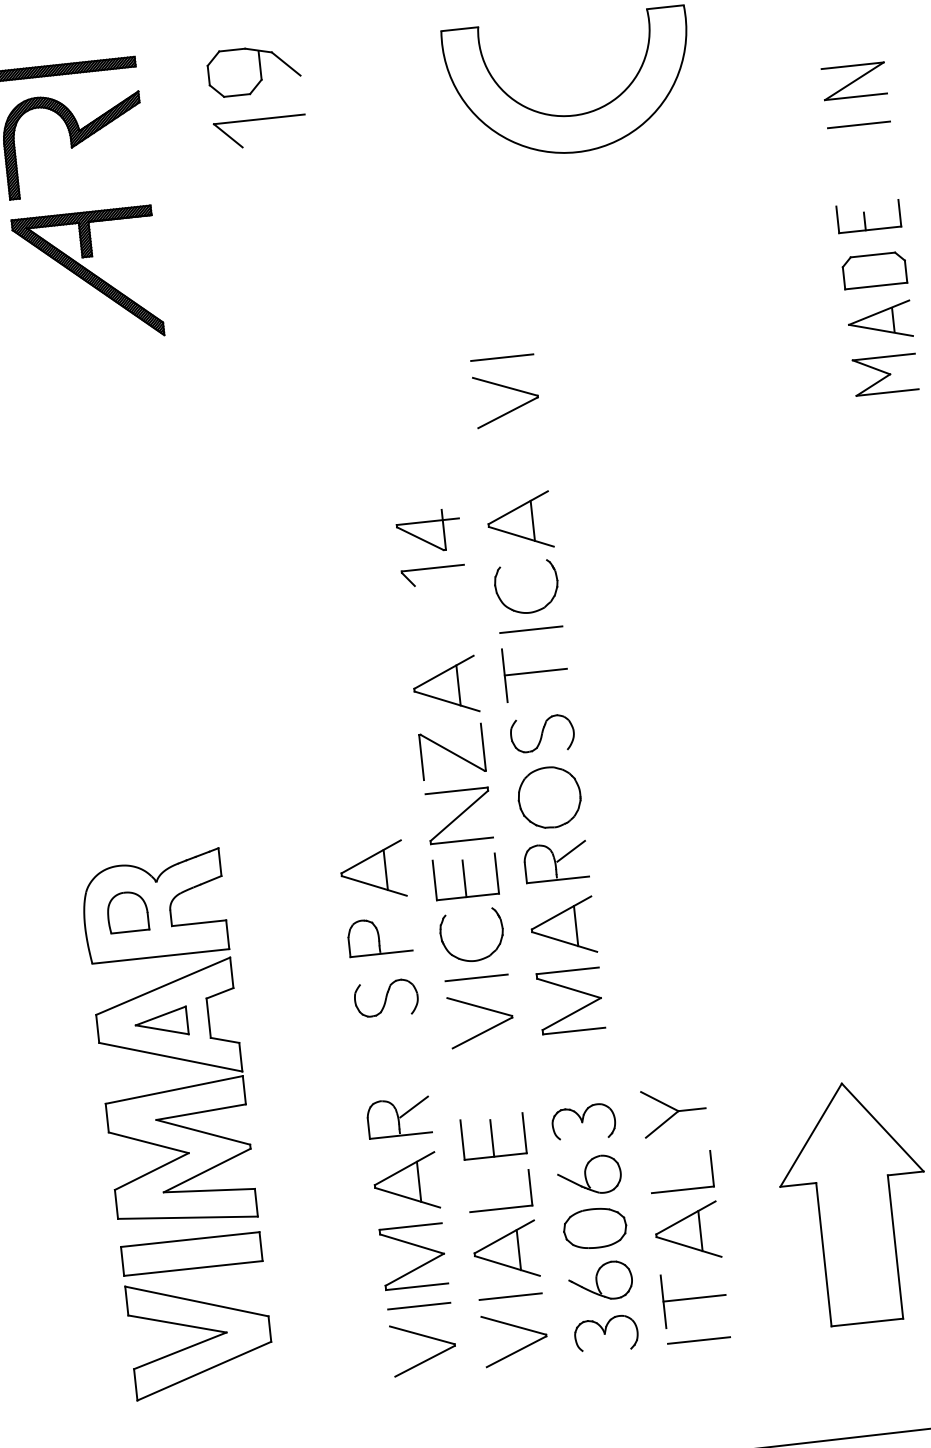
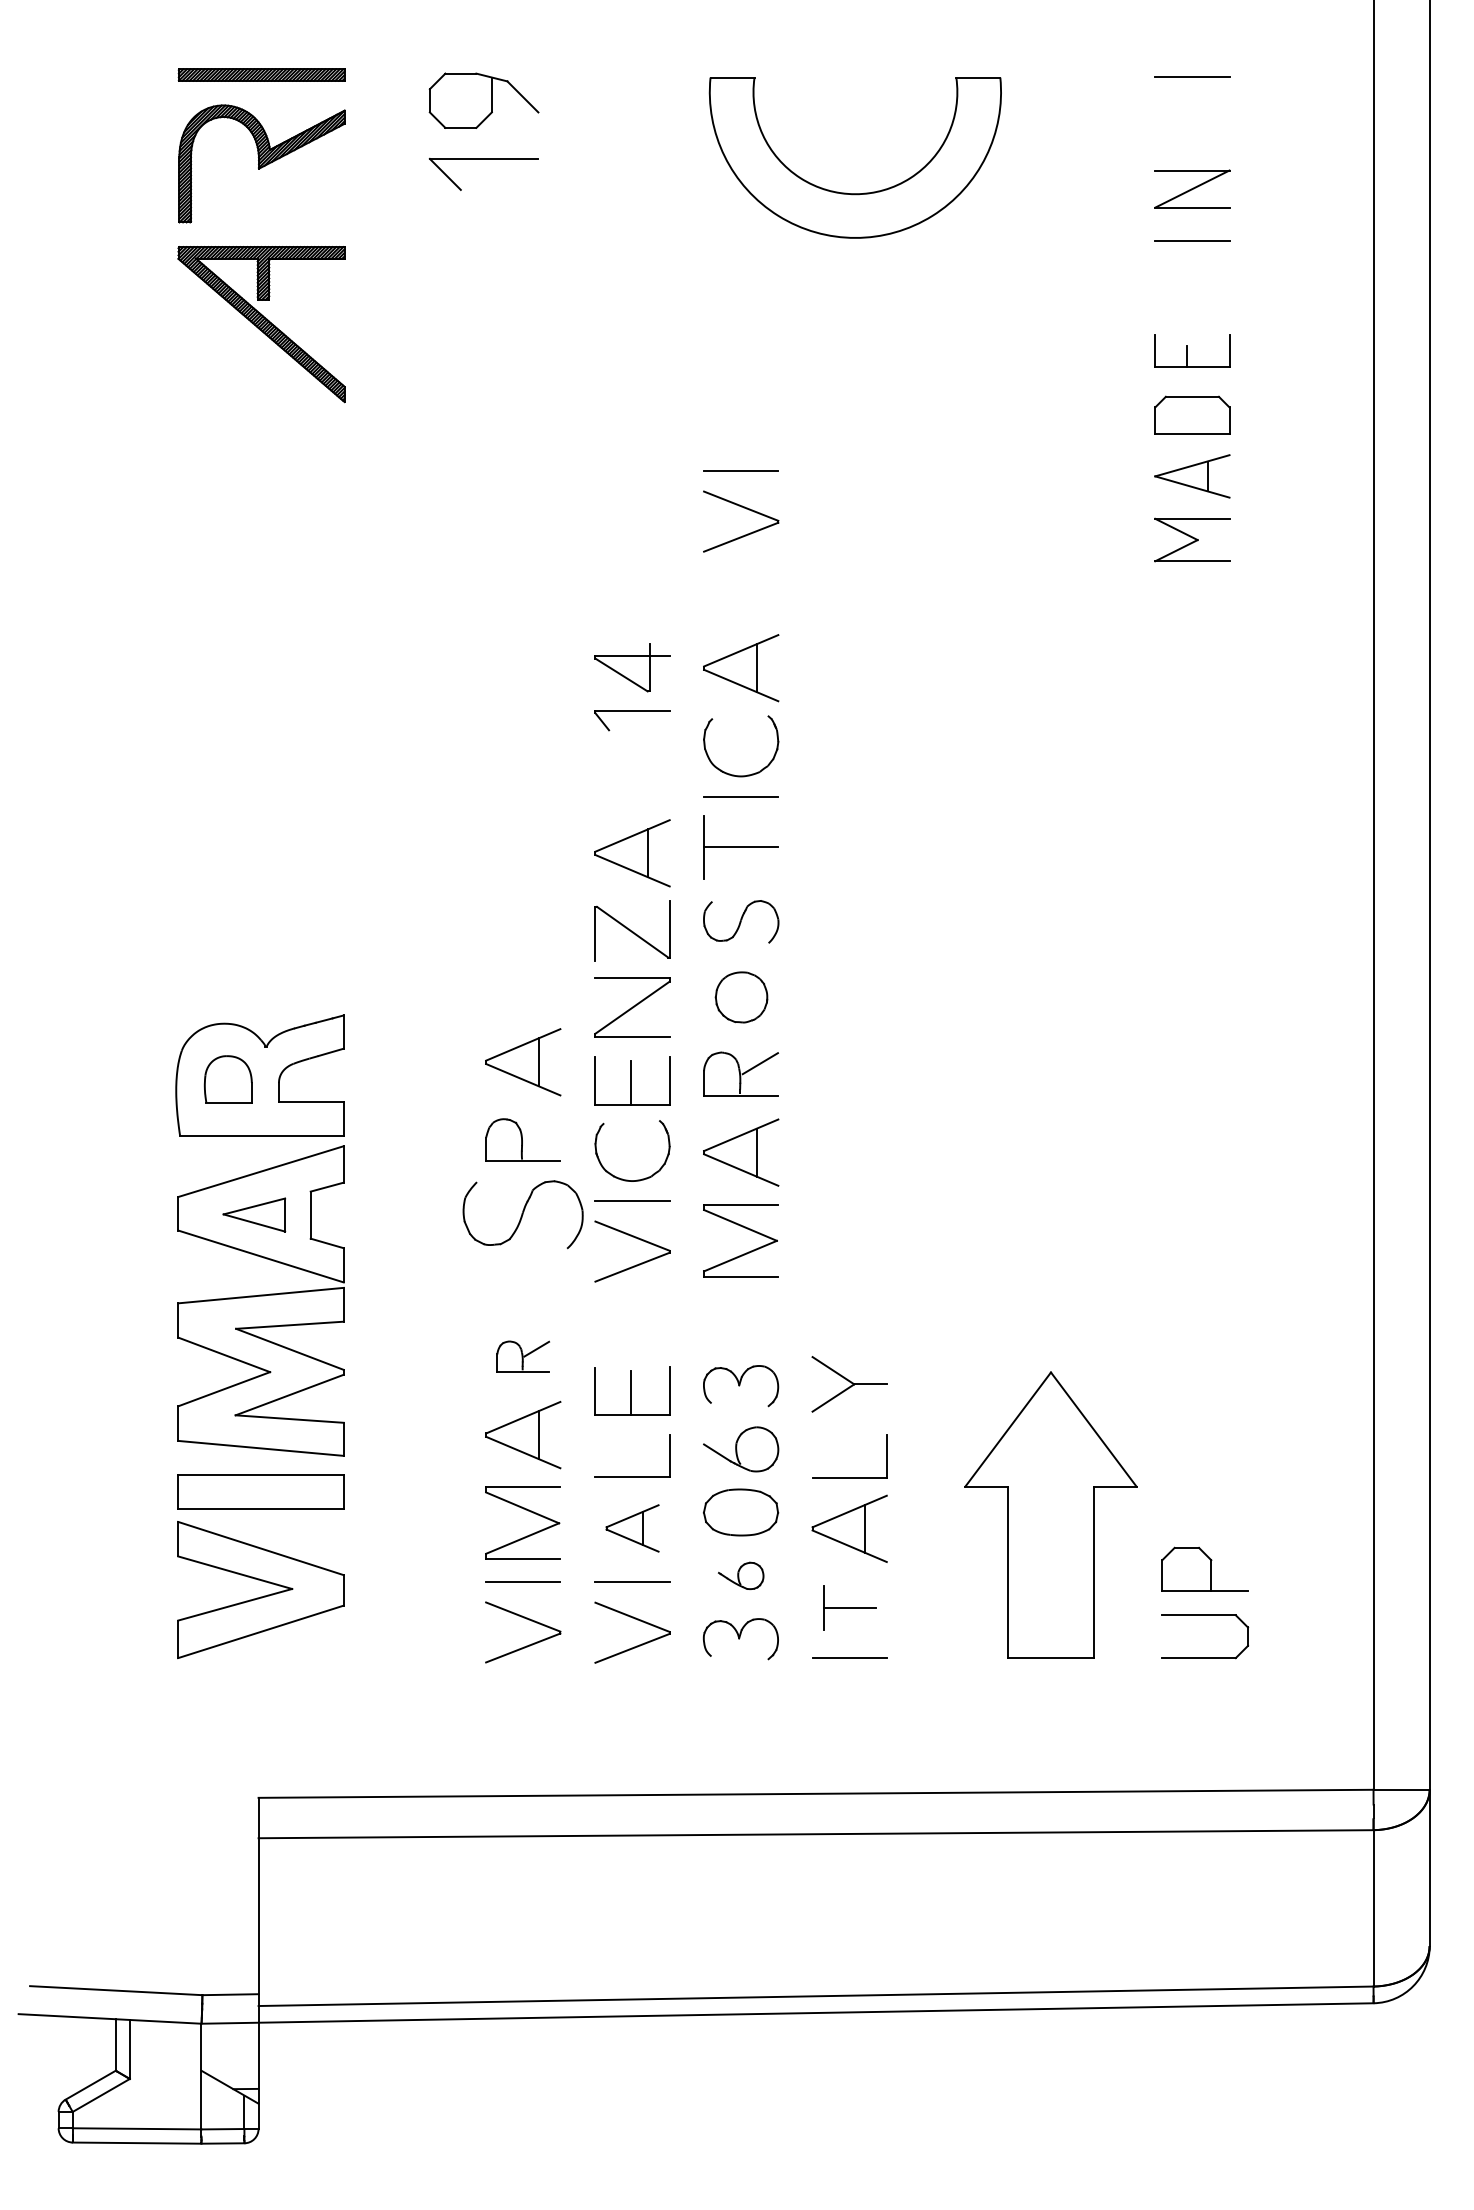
part: (549, 797) -> (741, 997), size x0.7
part: (386, 998) -> (523, 1214), size x1.6
part: (399, 1117) -> (523, 1356), size x0.7
part: (505, 1251) -> (632, 1528), size x0.7
part: (601, 1281) -> (741, 1575), size x0.6
part: (694, 1298) -> (849, 1607), size x0.7

